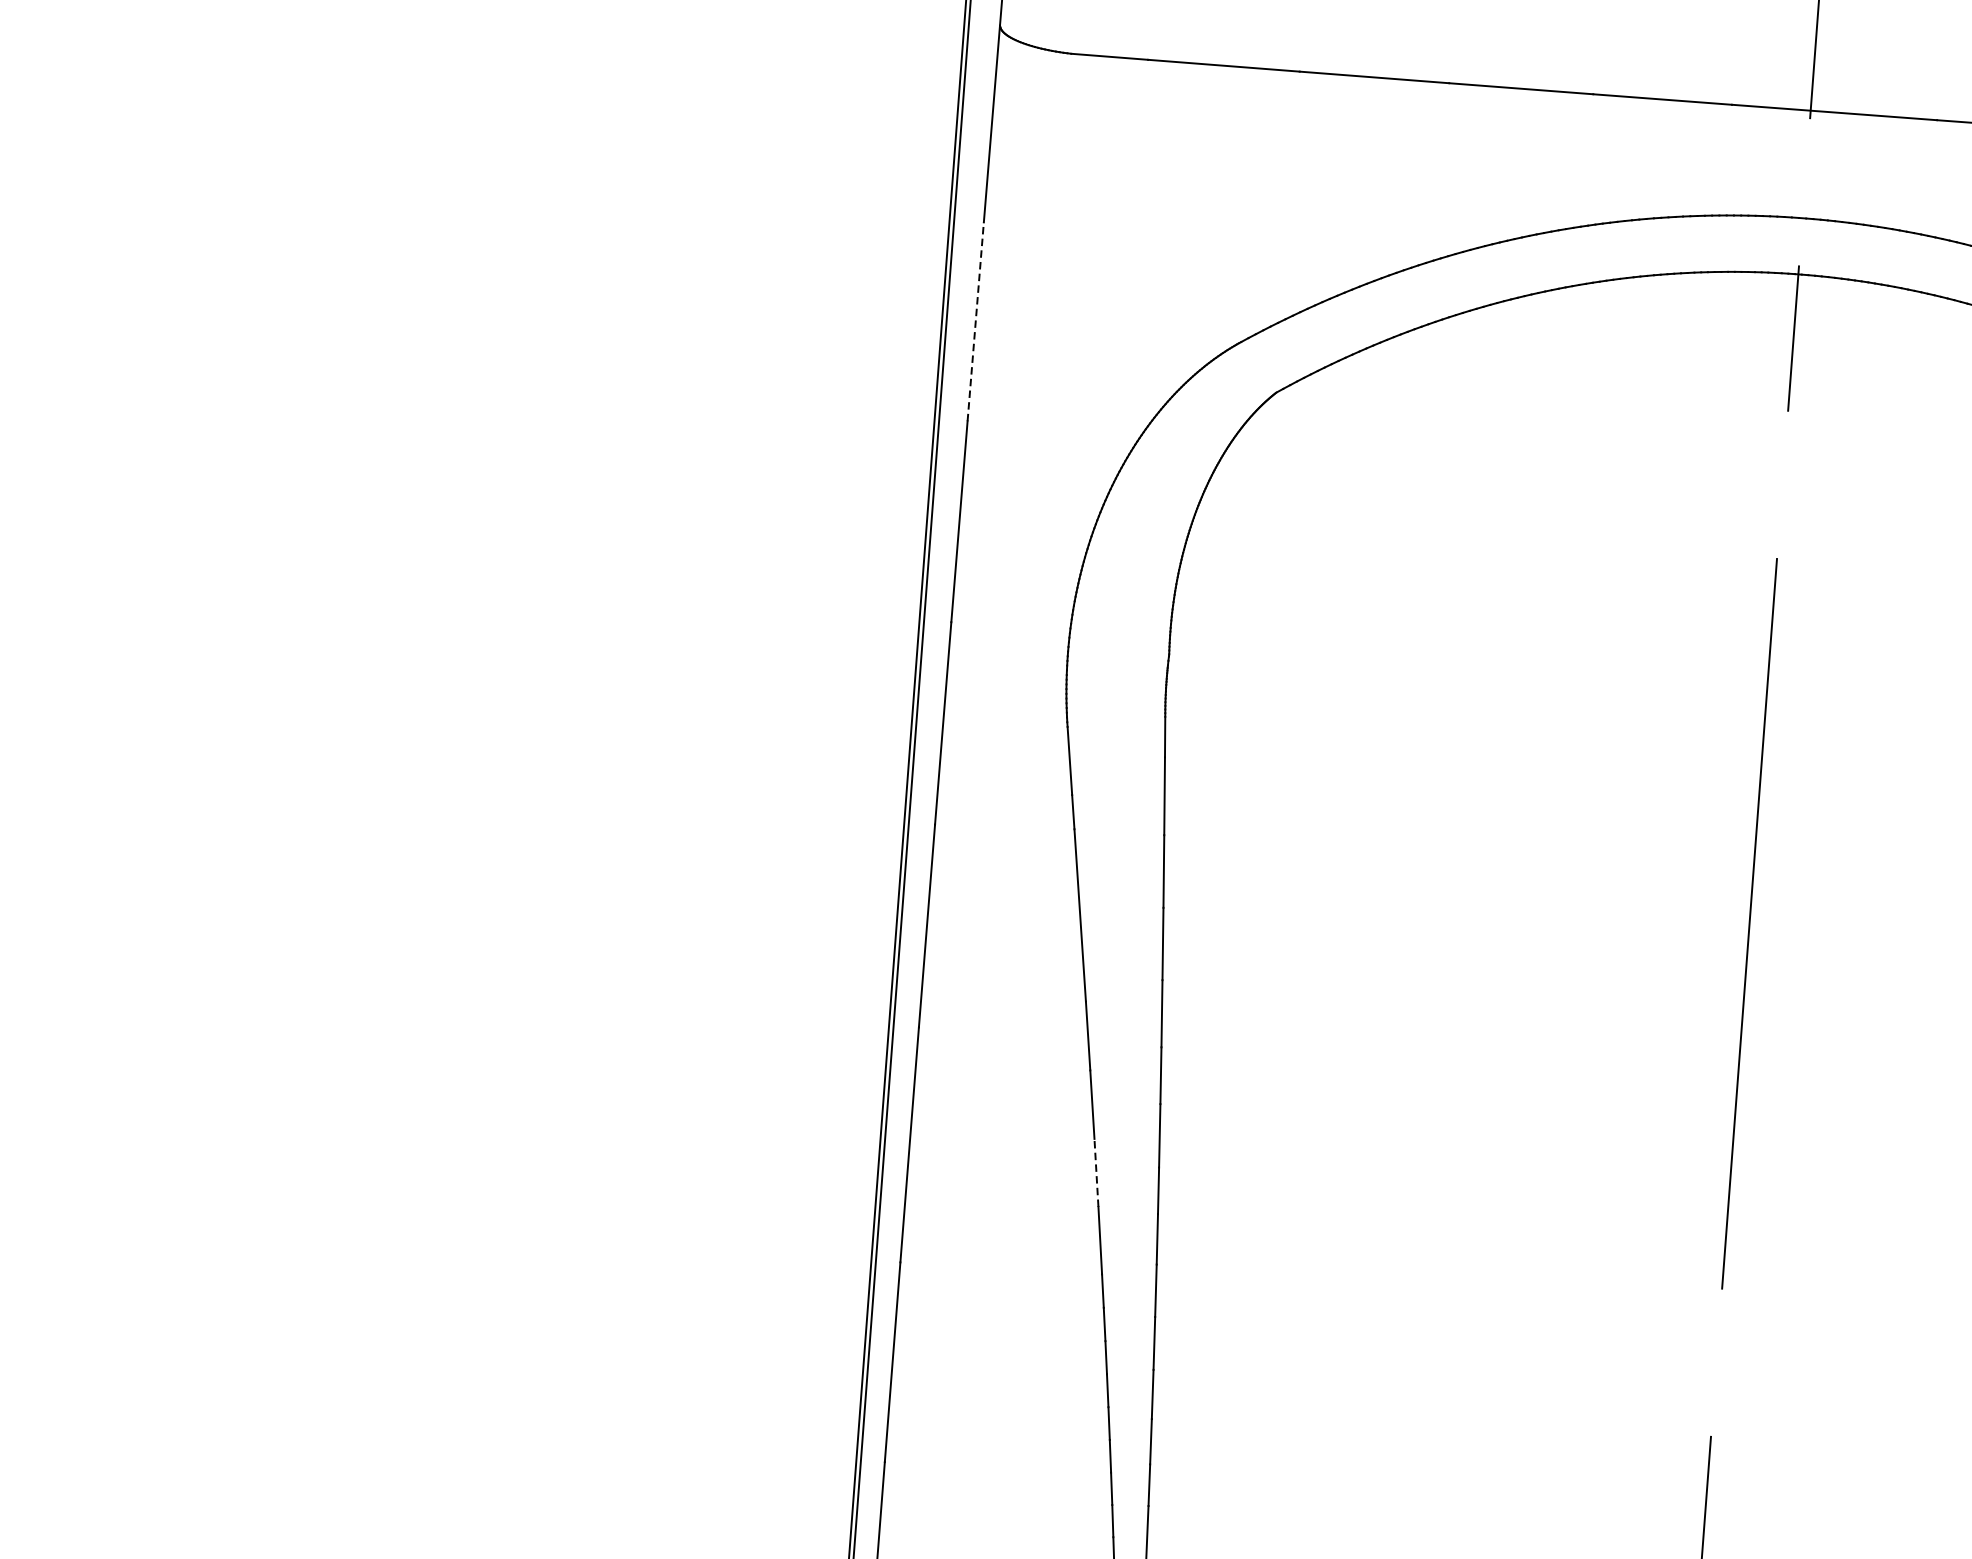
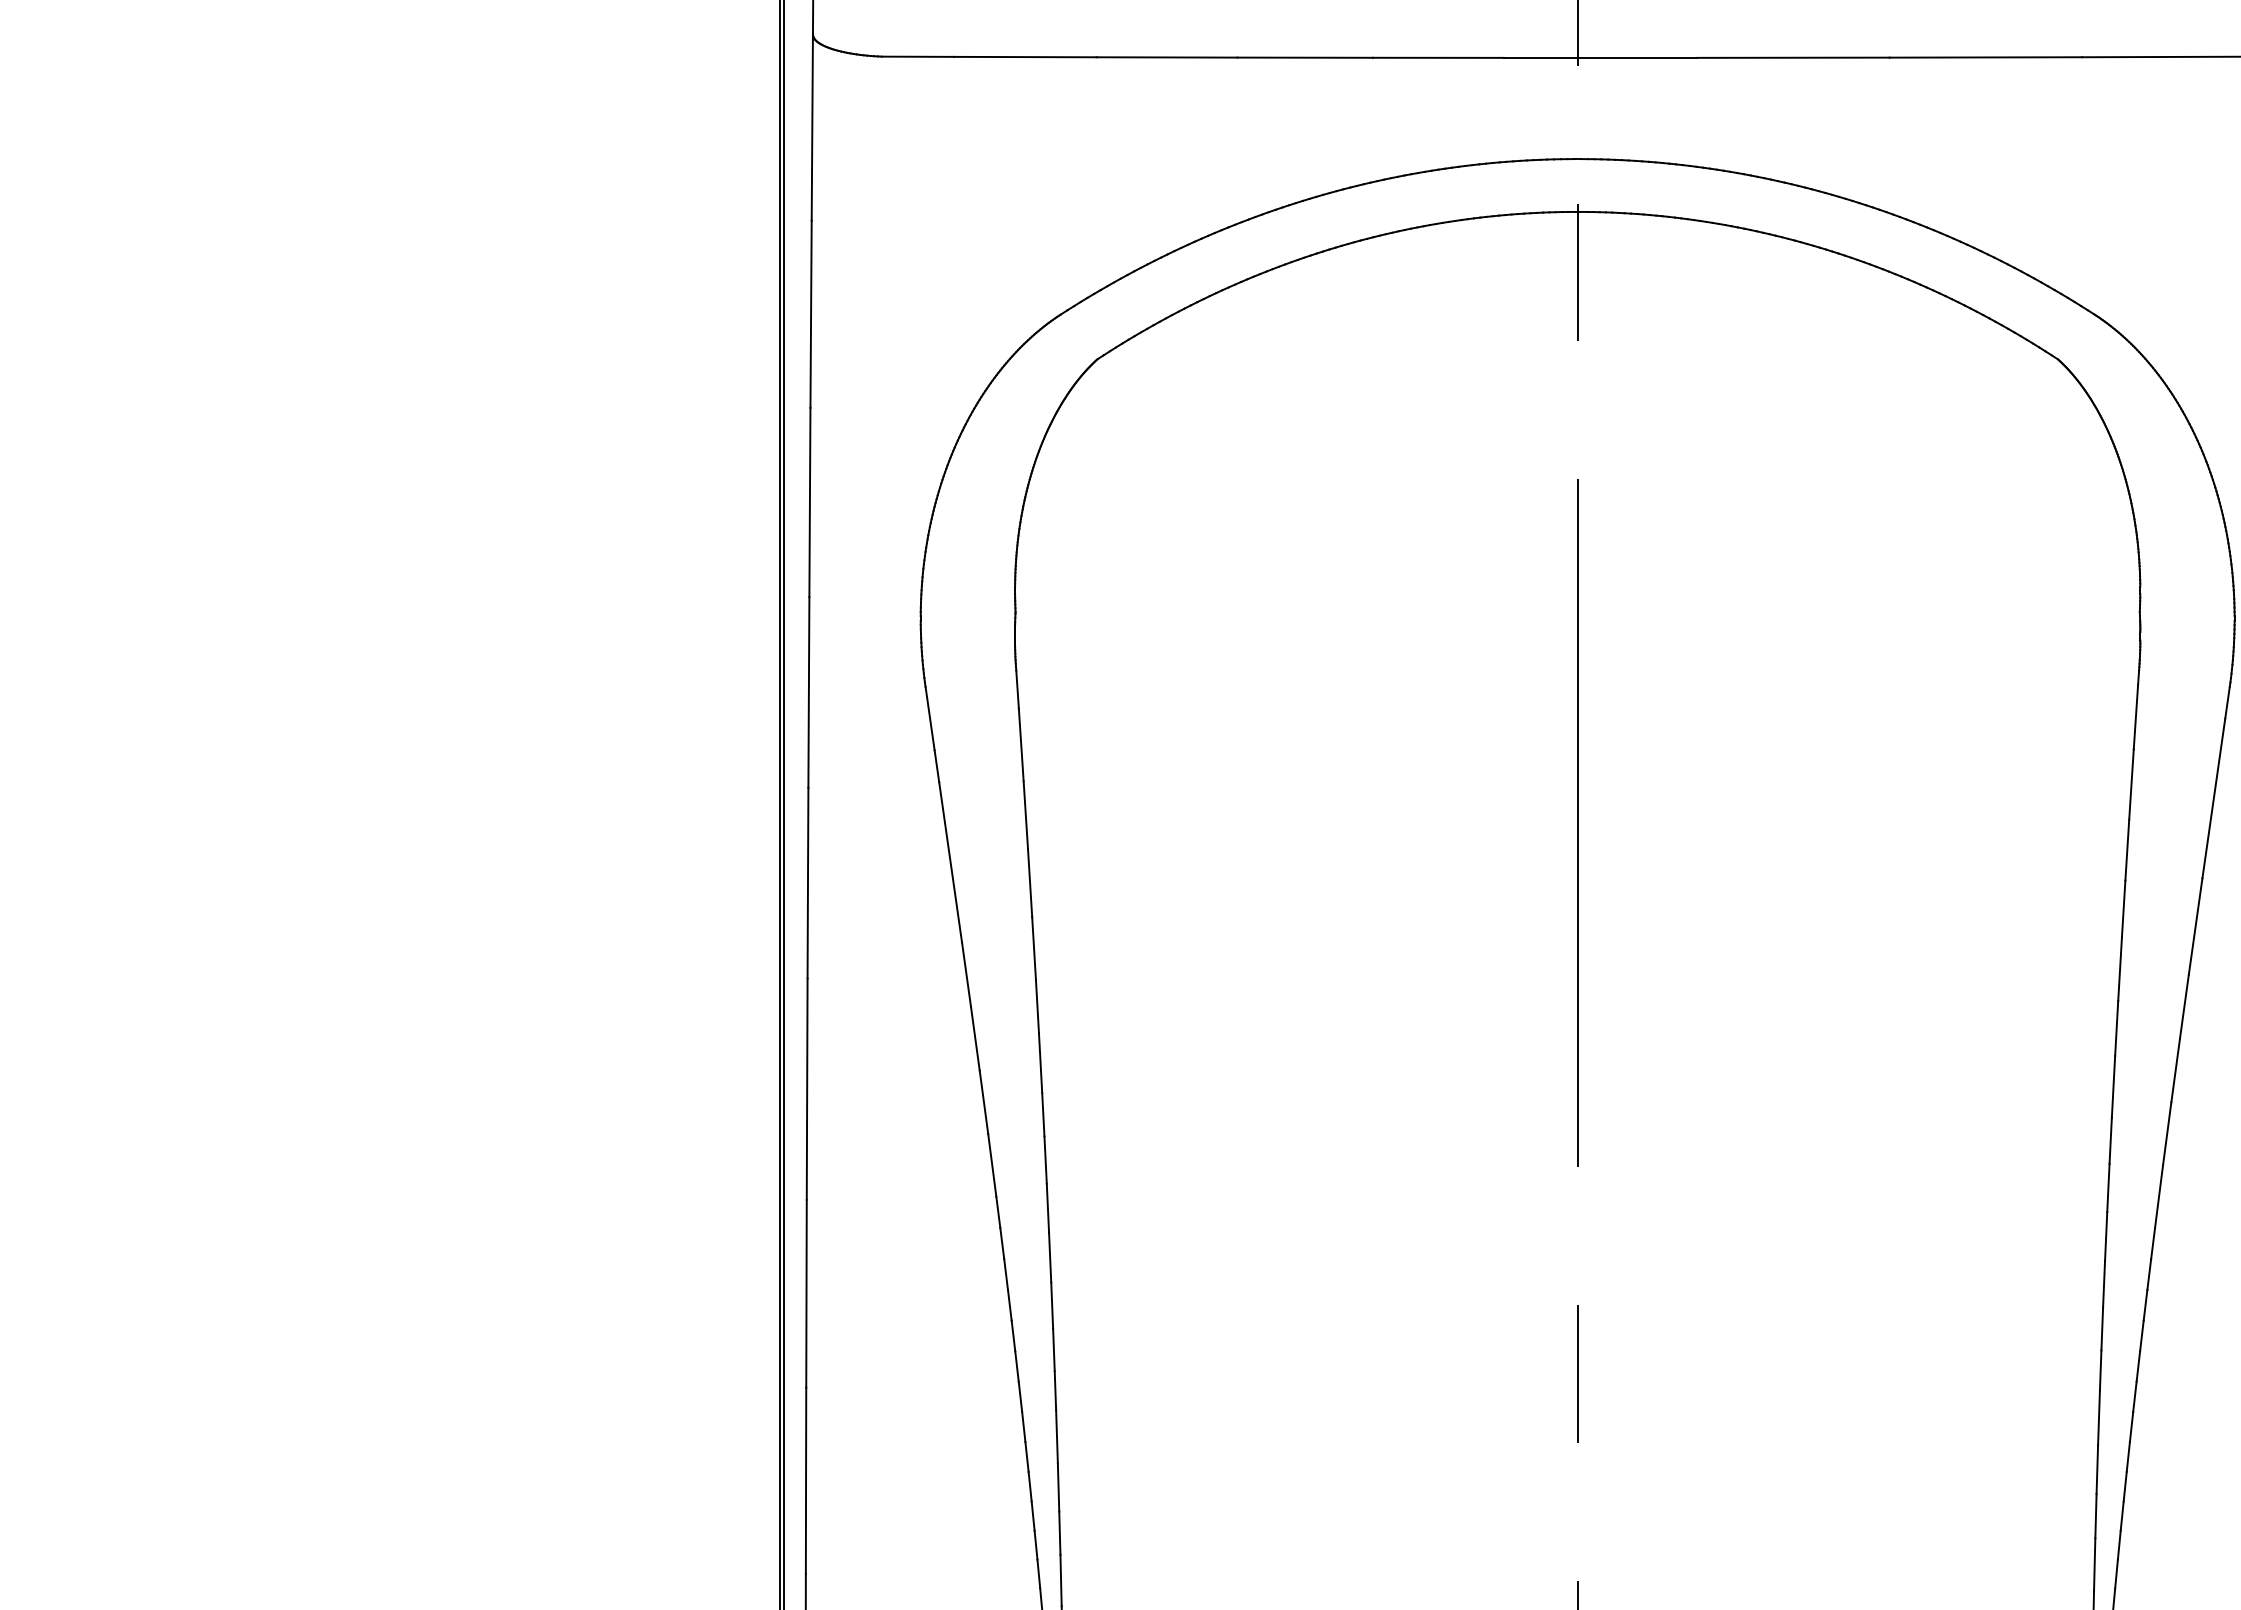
line: (976, 322) -> (811, 314), dashed -> solid
line: (1095, 1173) -> (983, 1102), dashed -> solid

